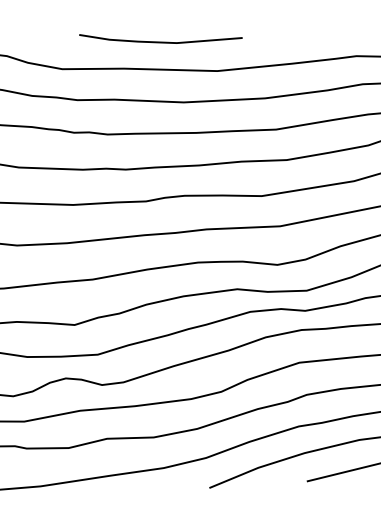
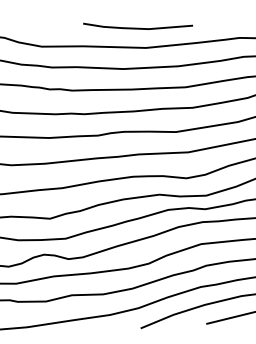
line: (160, 40) -> (137, 27), moved

